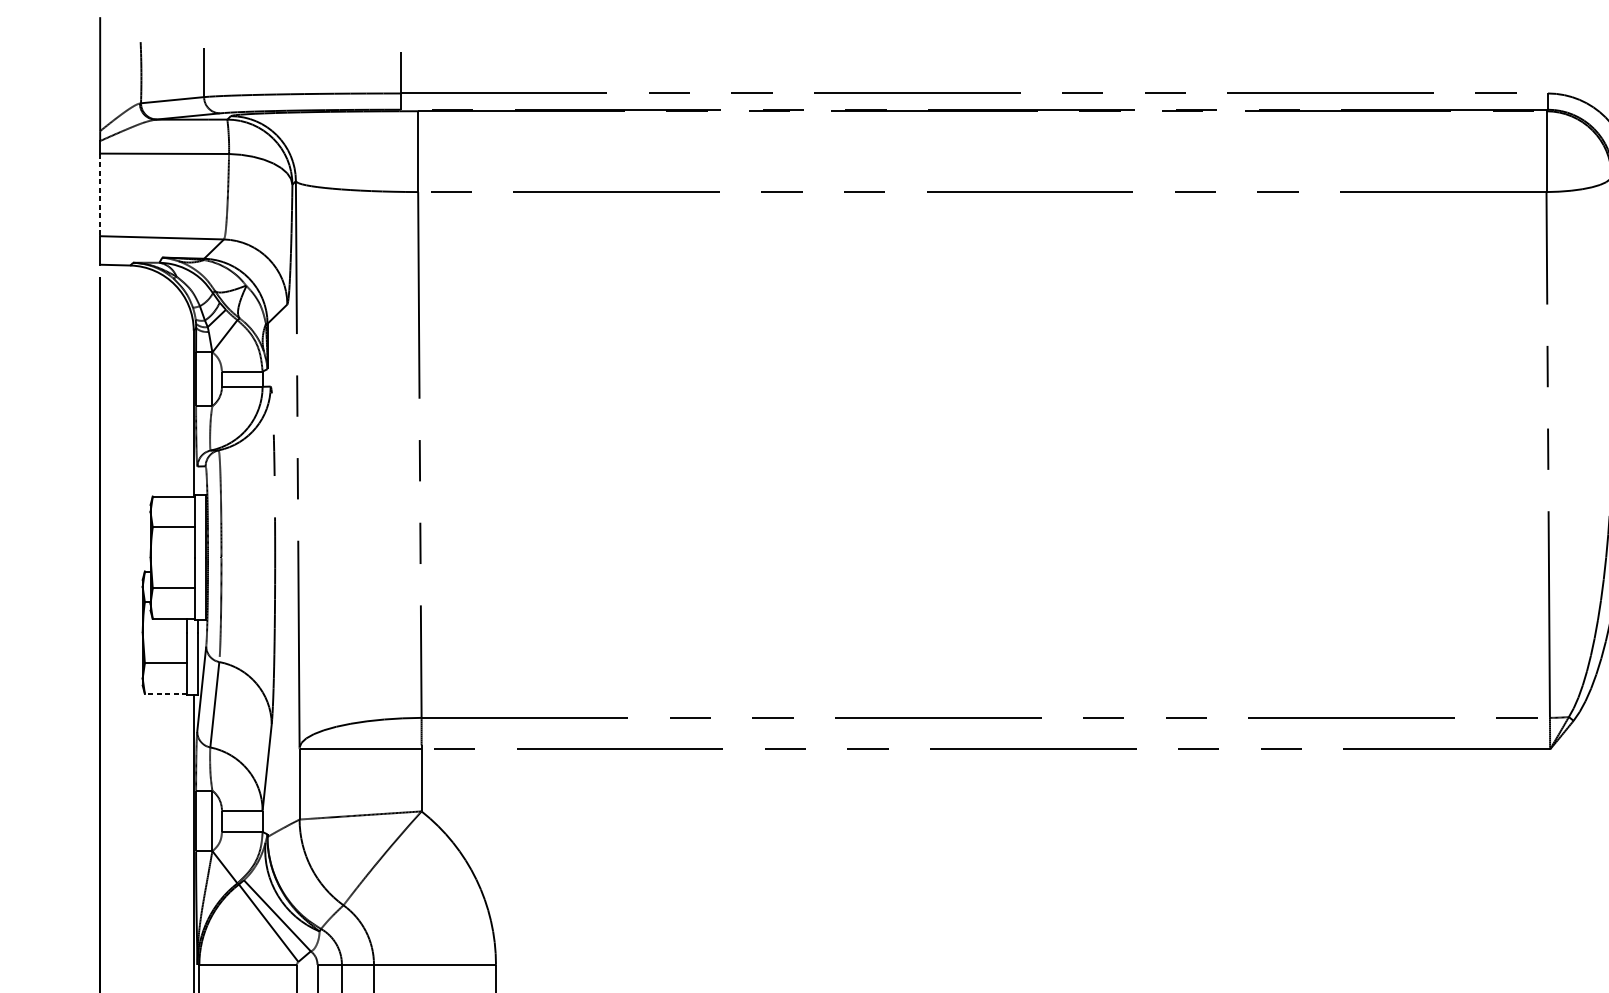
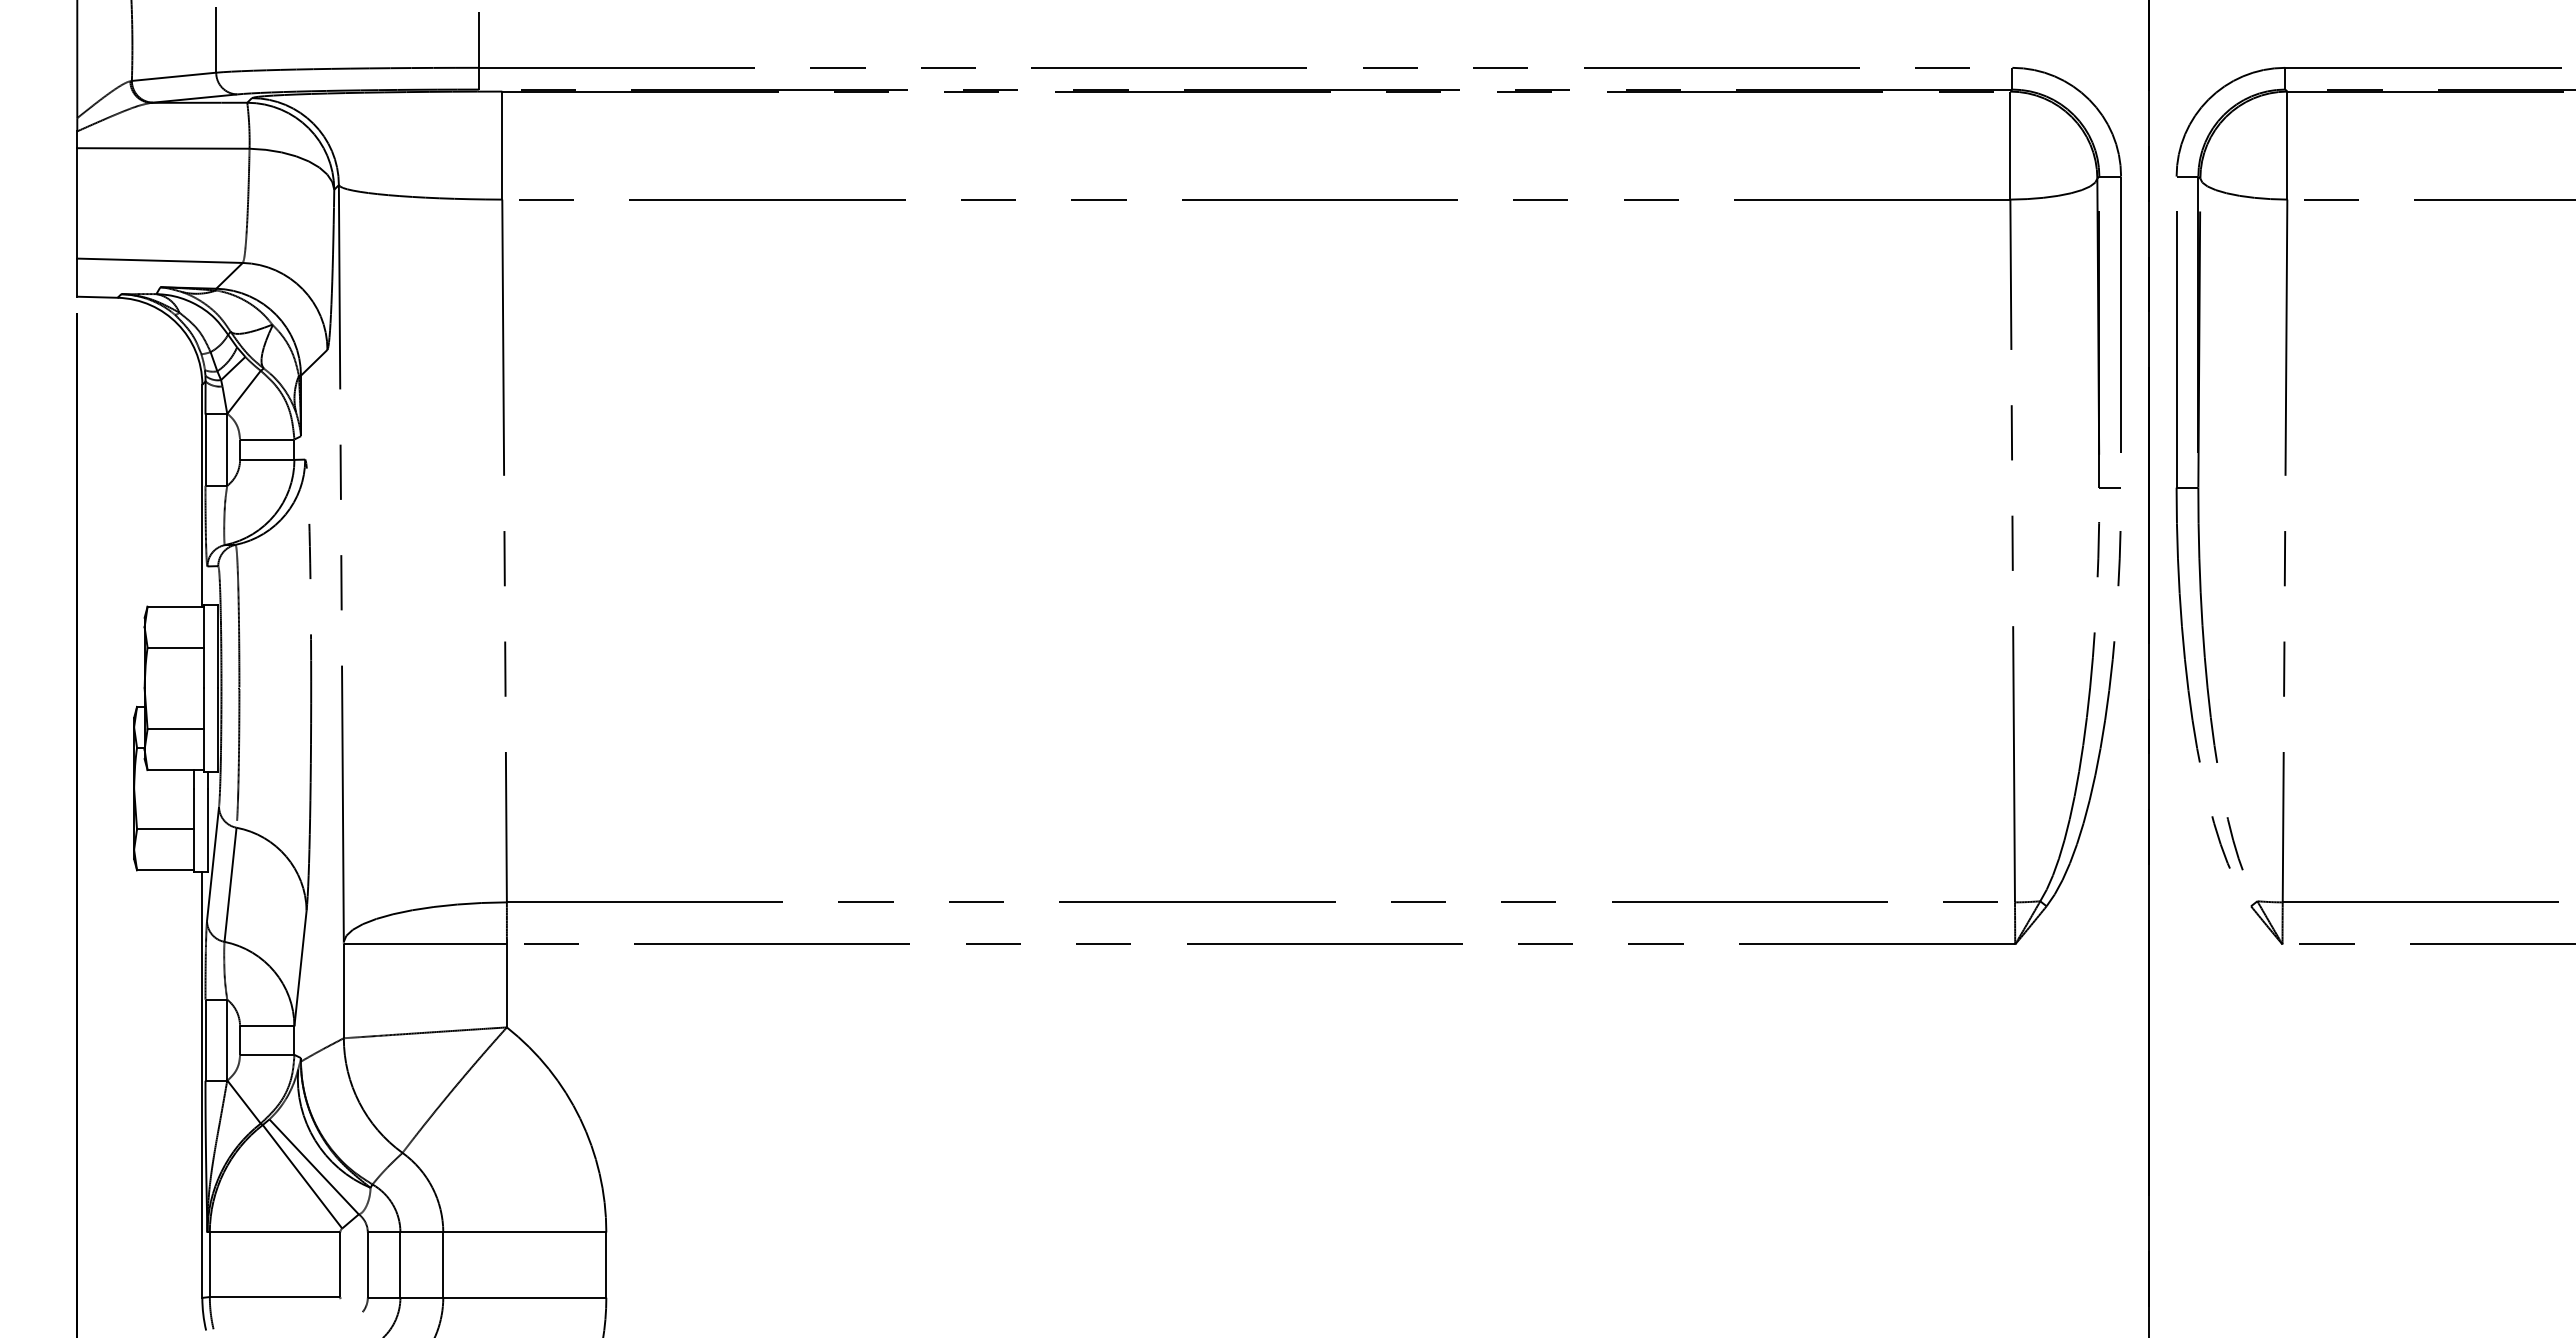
line: (100, 194) -> (77, 203), dashed -> solid
line: (165, 694) -> (164, 870), dashed -> solid

